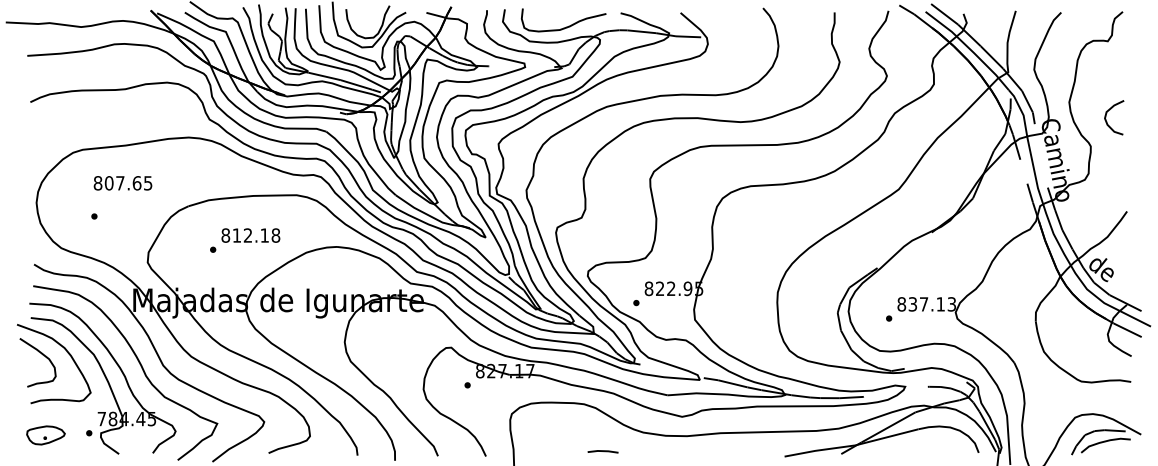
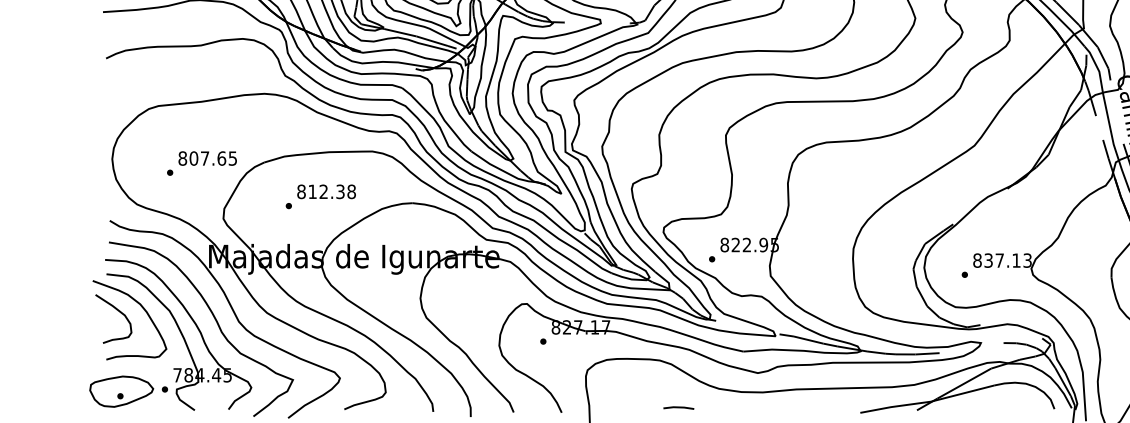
text: (122, 183) -> (207, 158), moved
text: (264, 235) -> (340, 191), 812.18 -> 812.38
part: (45, 435) -> (121, 391), size x1.67

